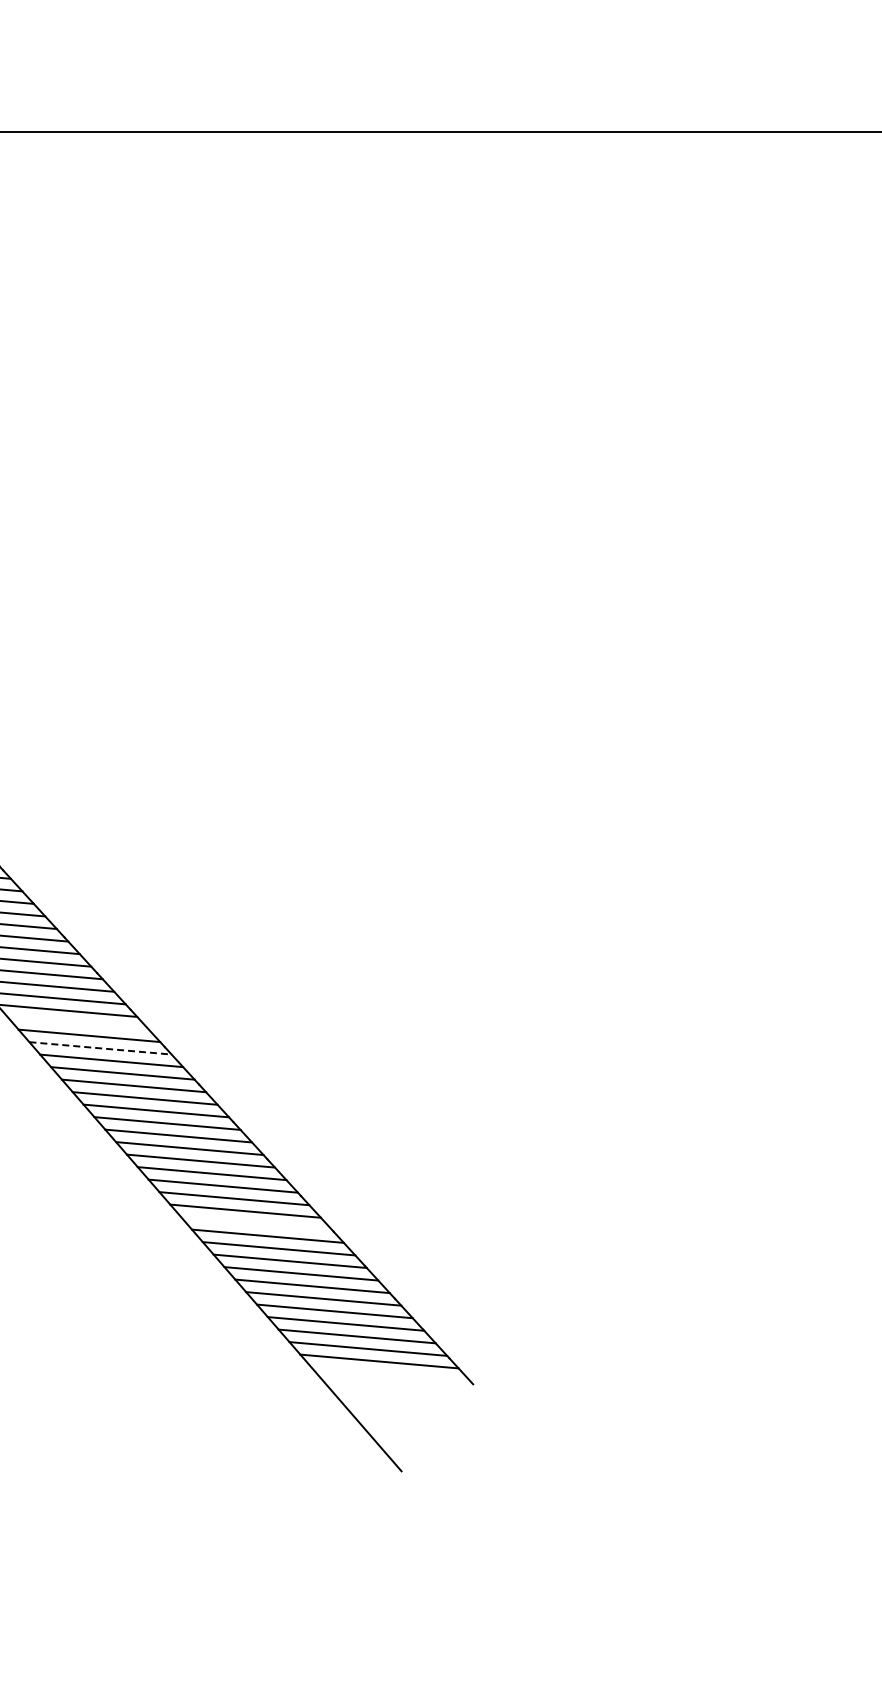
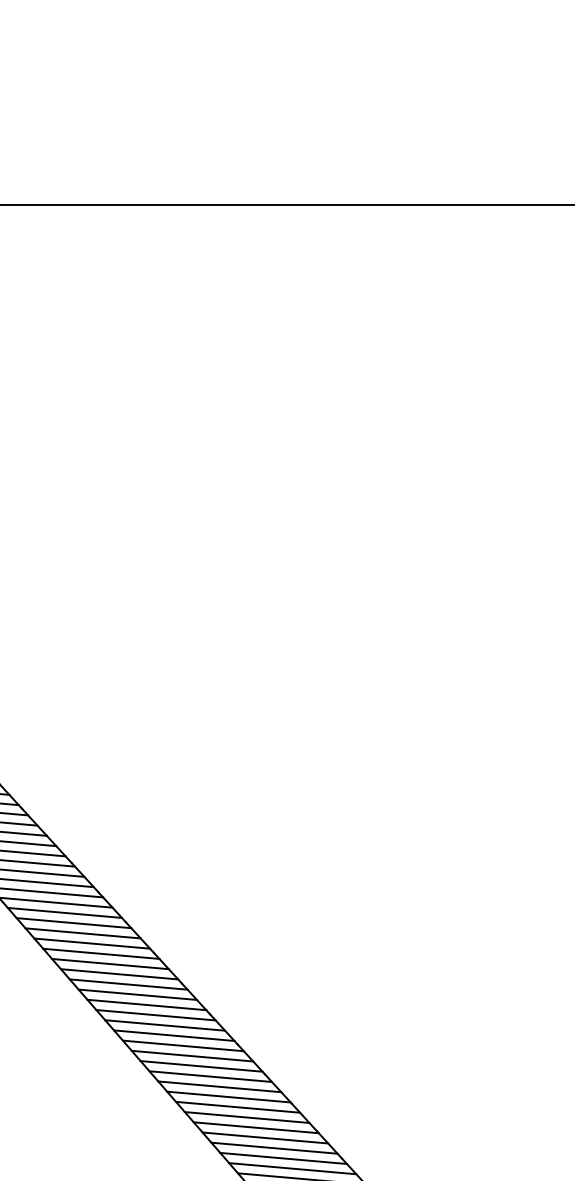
line: (77, 1023) -> (82, 933), added
line: (101, 1048) -> (102, 953), dashed -> solid
line: (256, 1223) -> (228, 1096), added

